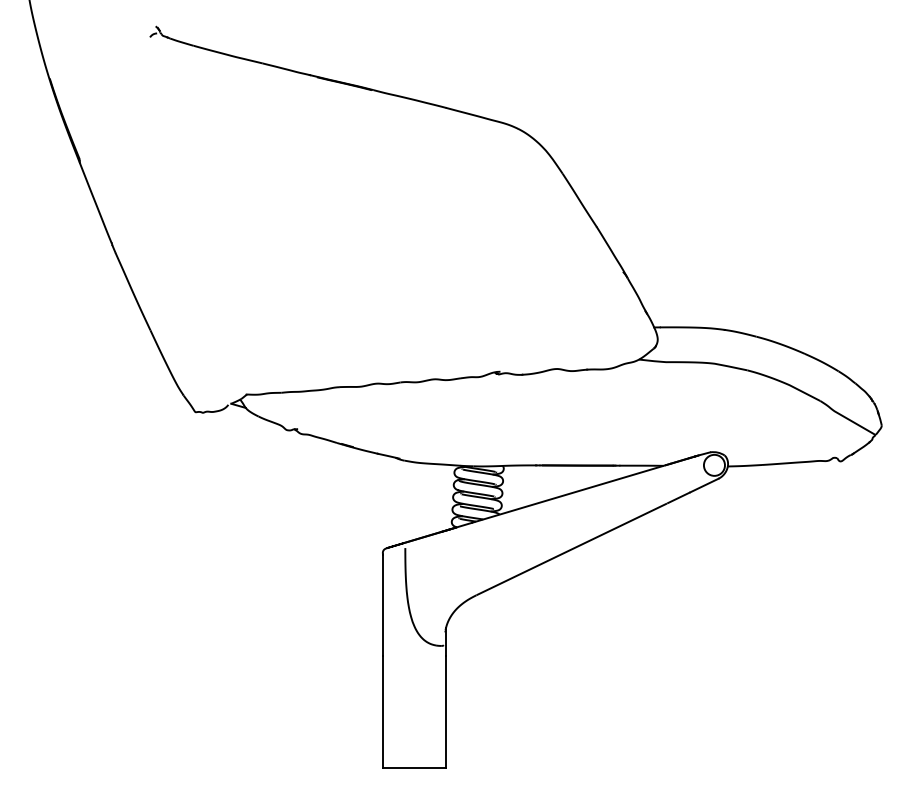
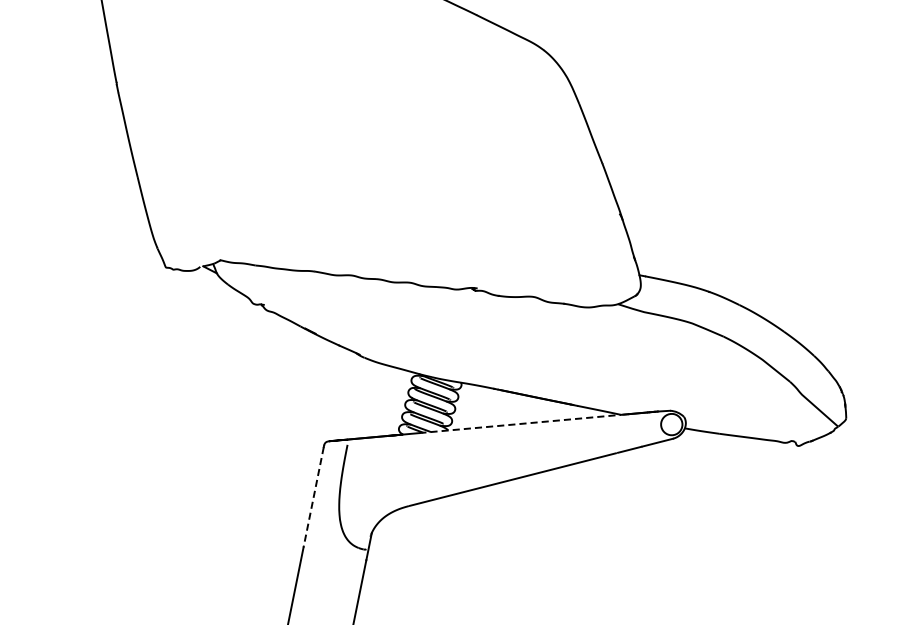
line: (569, 493) -> (521, 423), solid -> dashed
line: (382, 605) -> (313, 497), solid -> dashed

